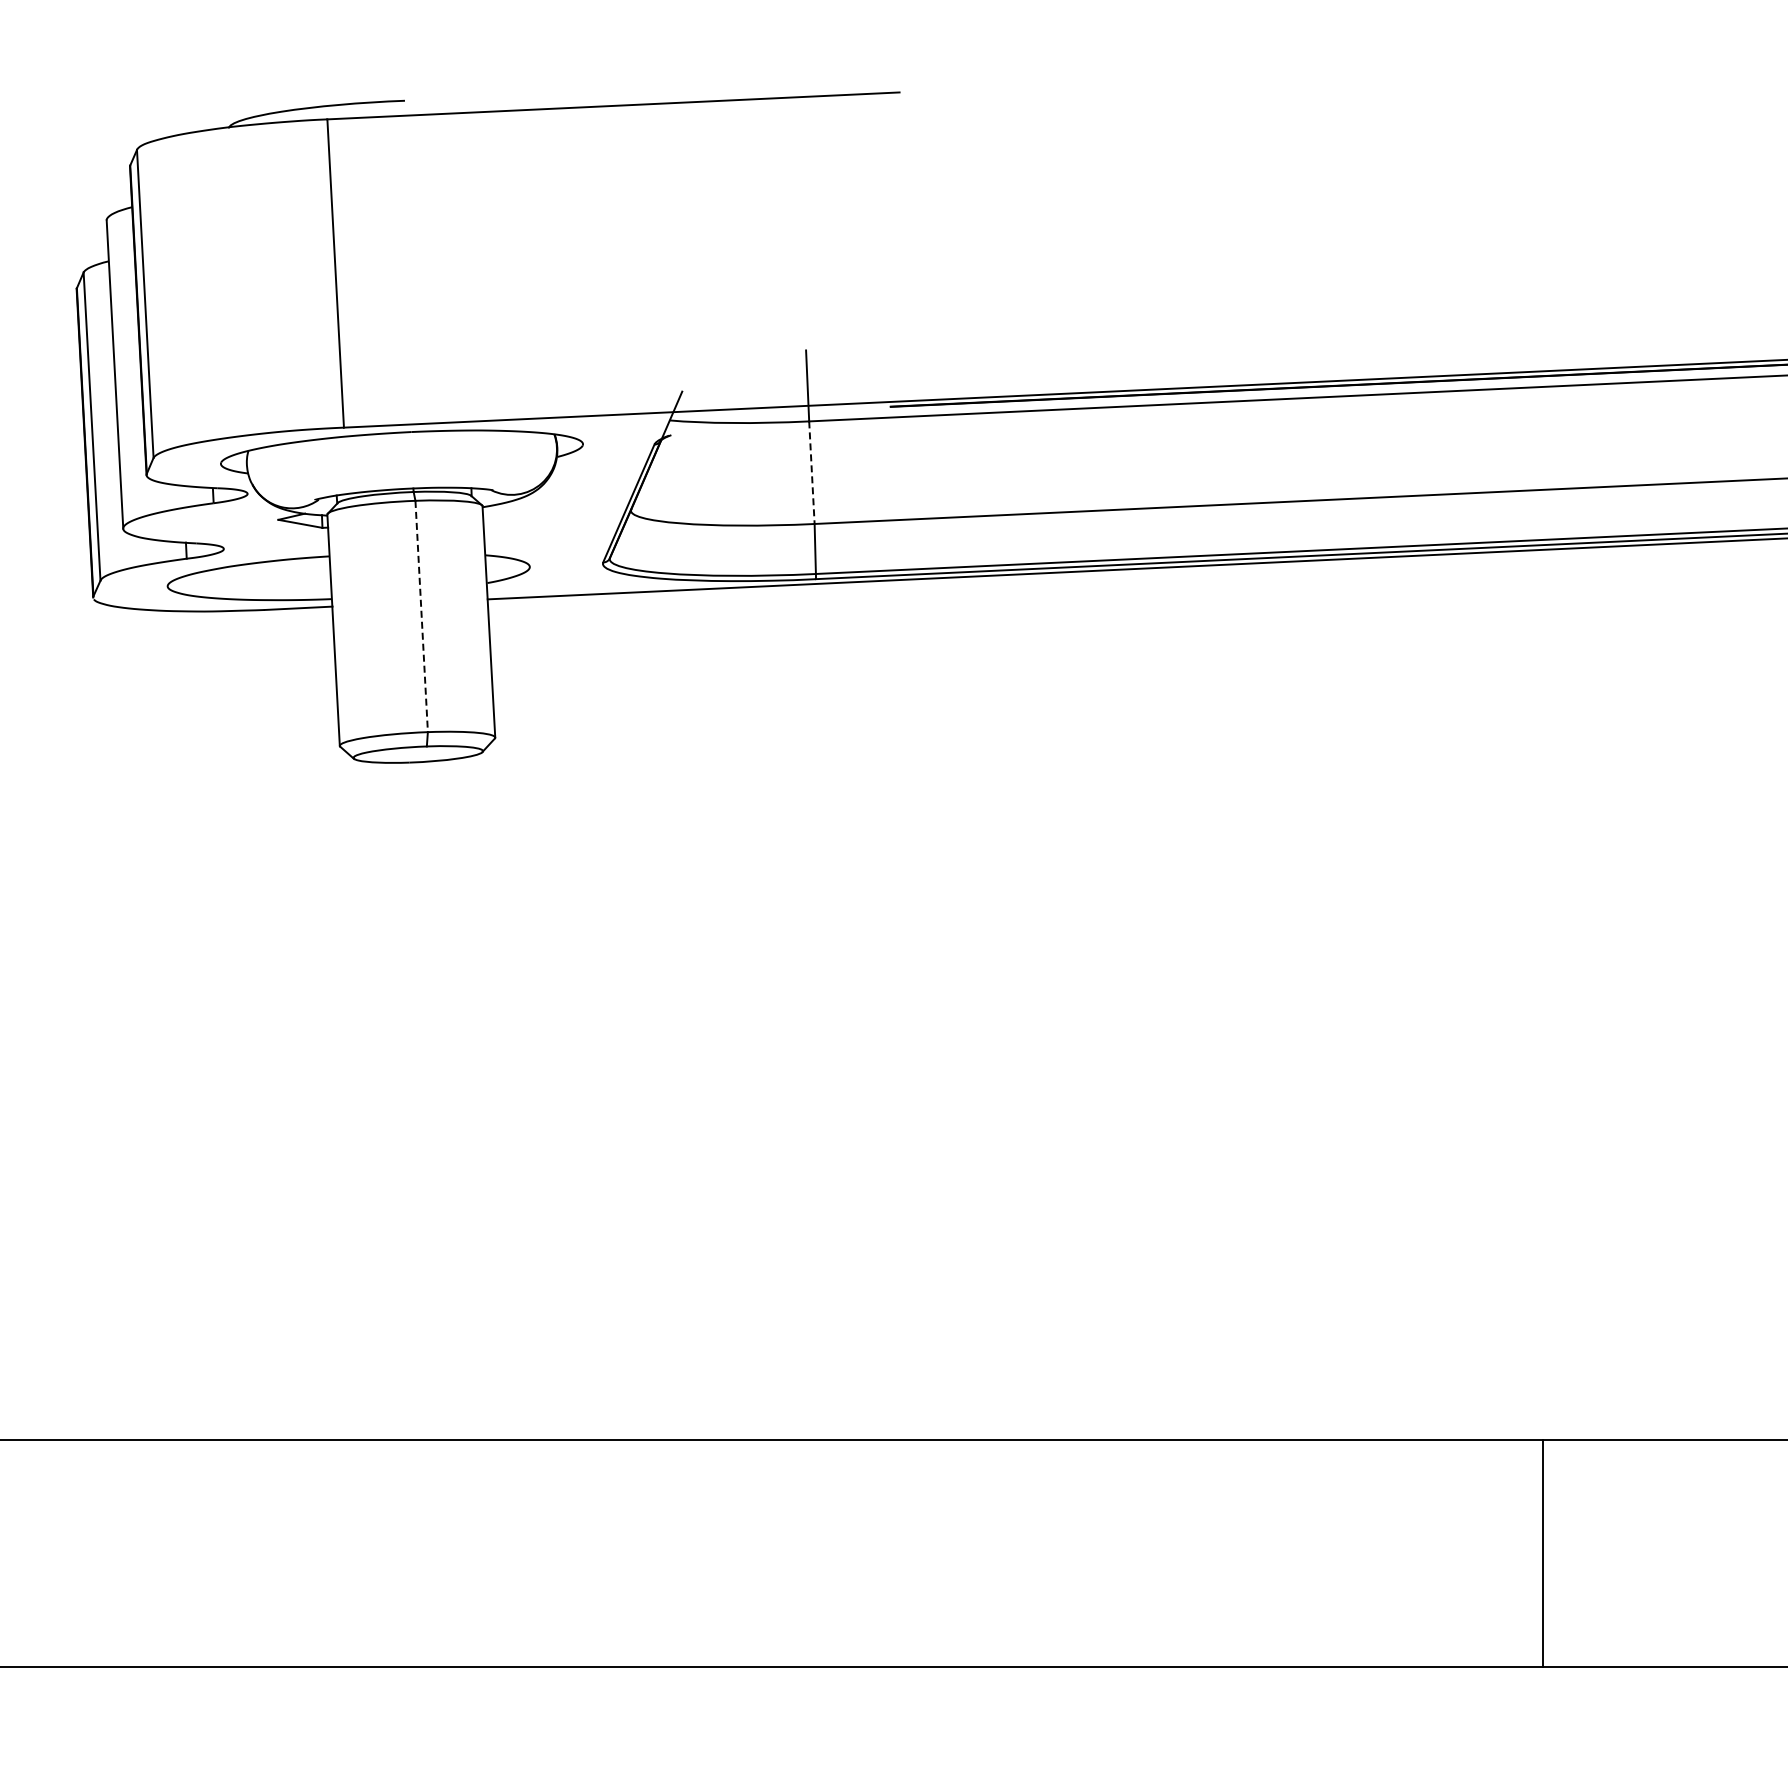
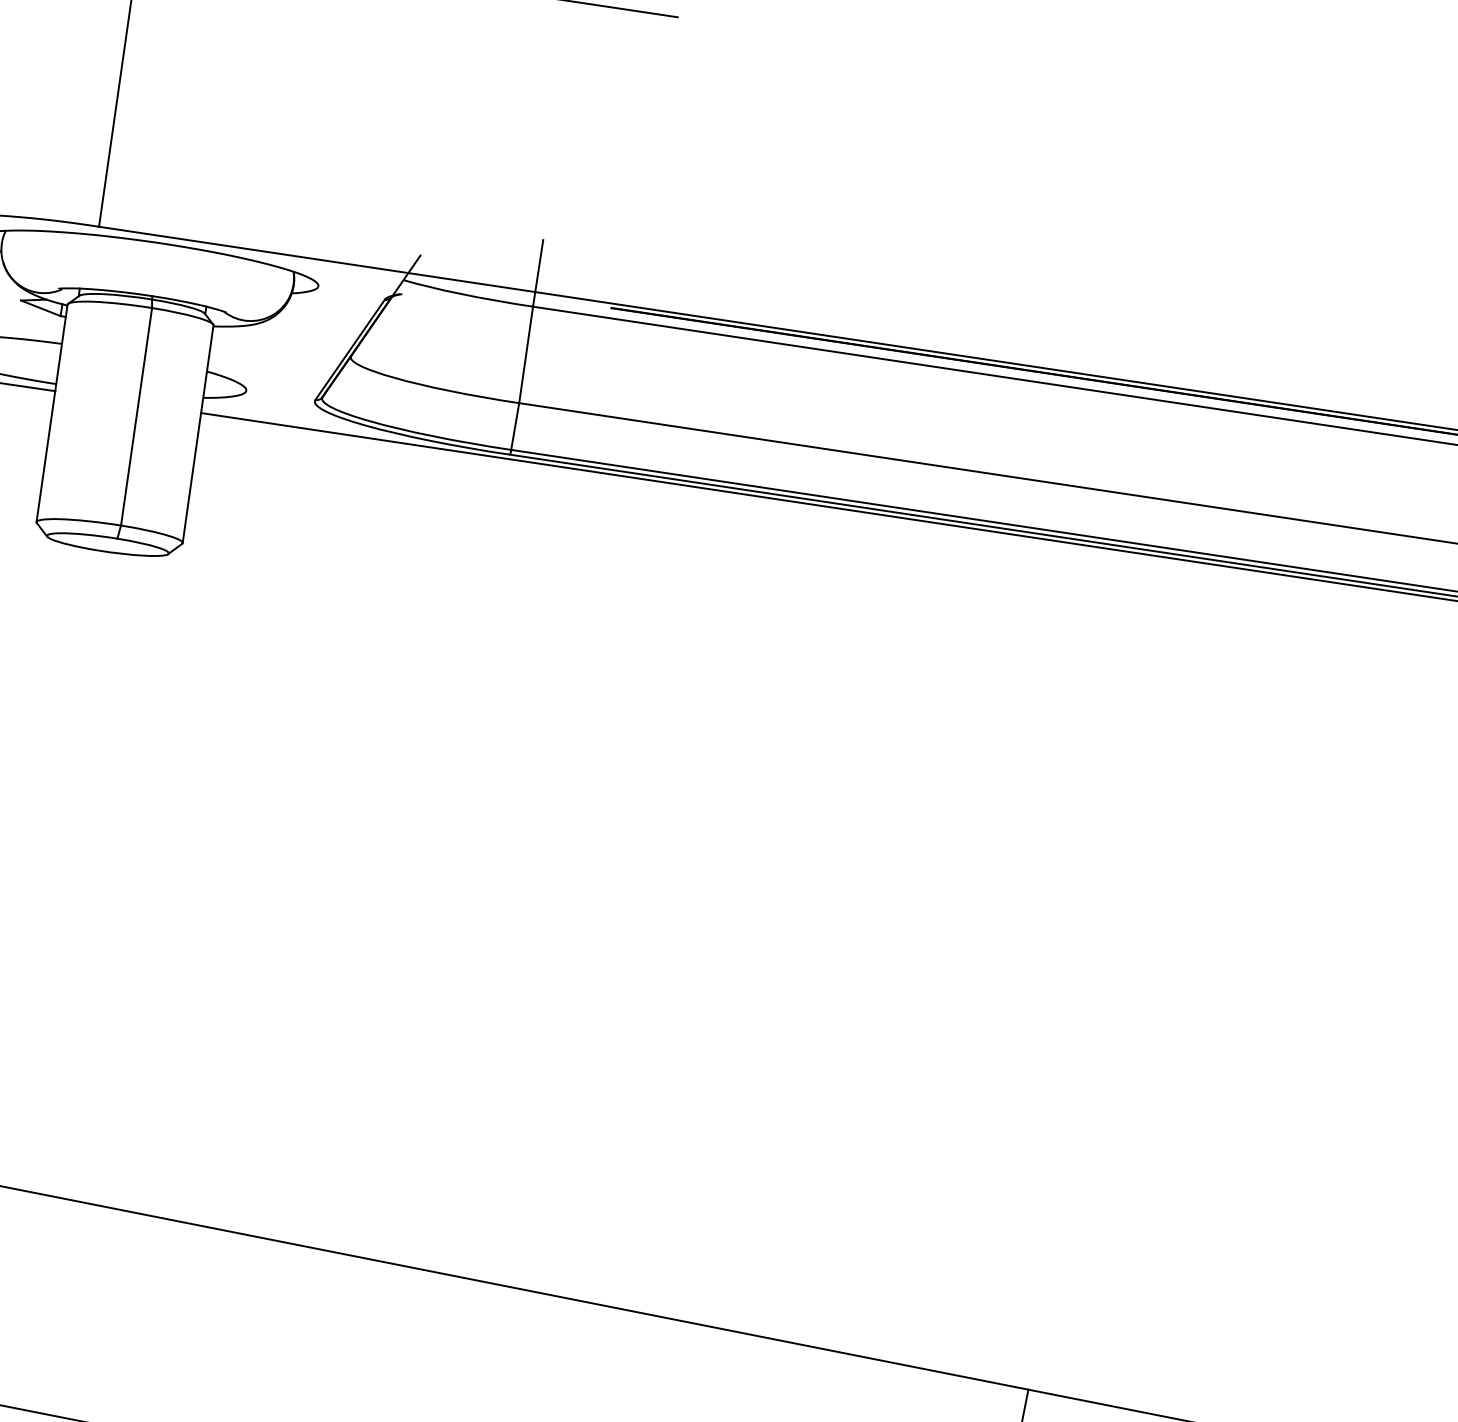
line: (811, 473) -> (525, 355), dashed -> solid
line: (421, 616) -> (136, 416), dashed -> solid

